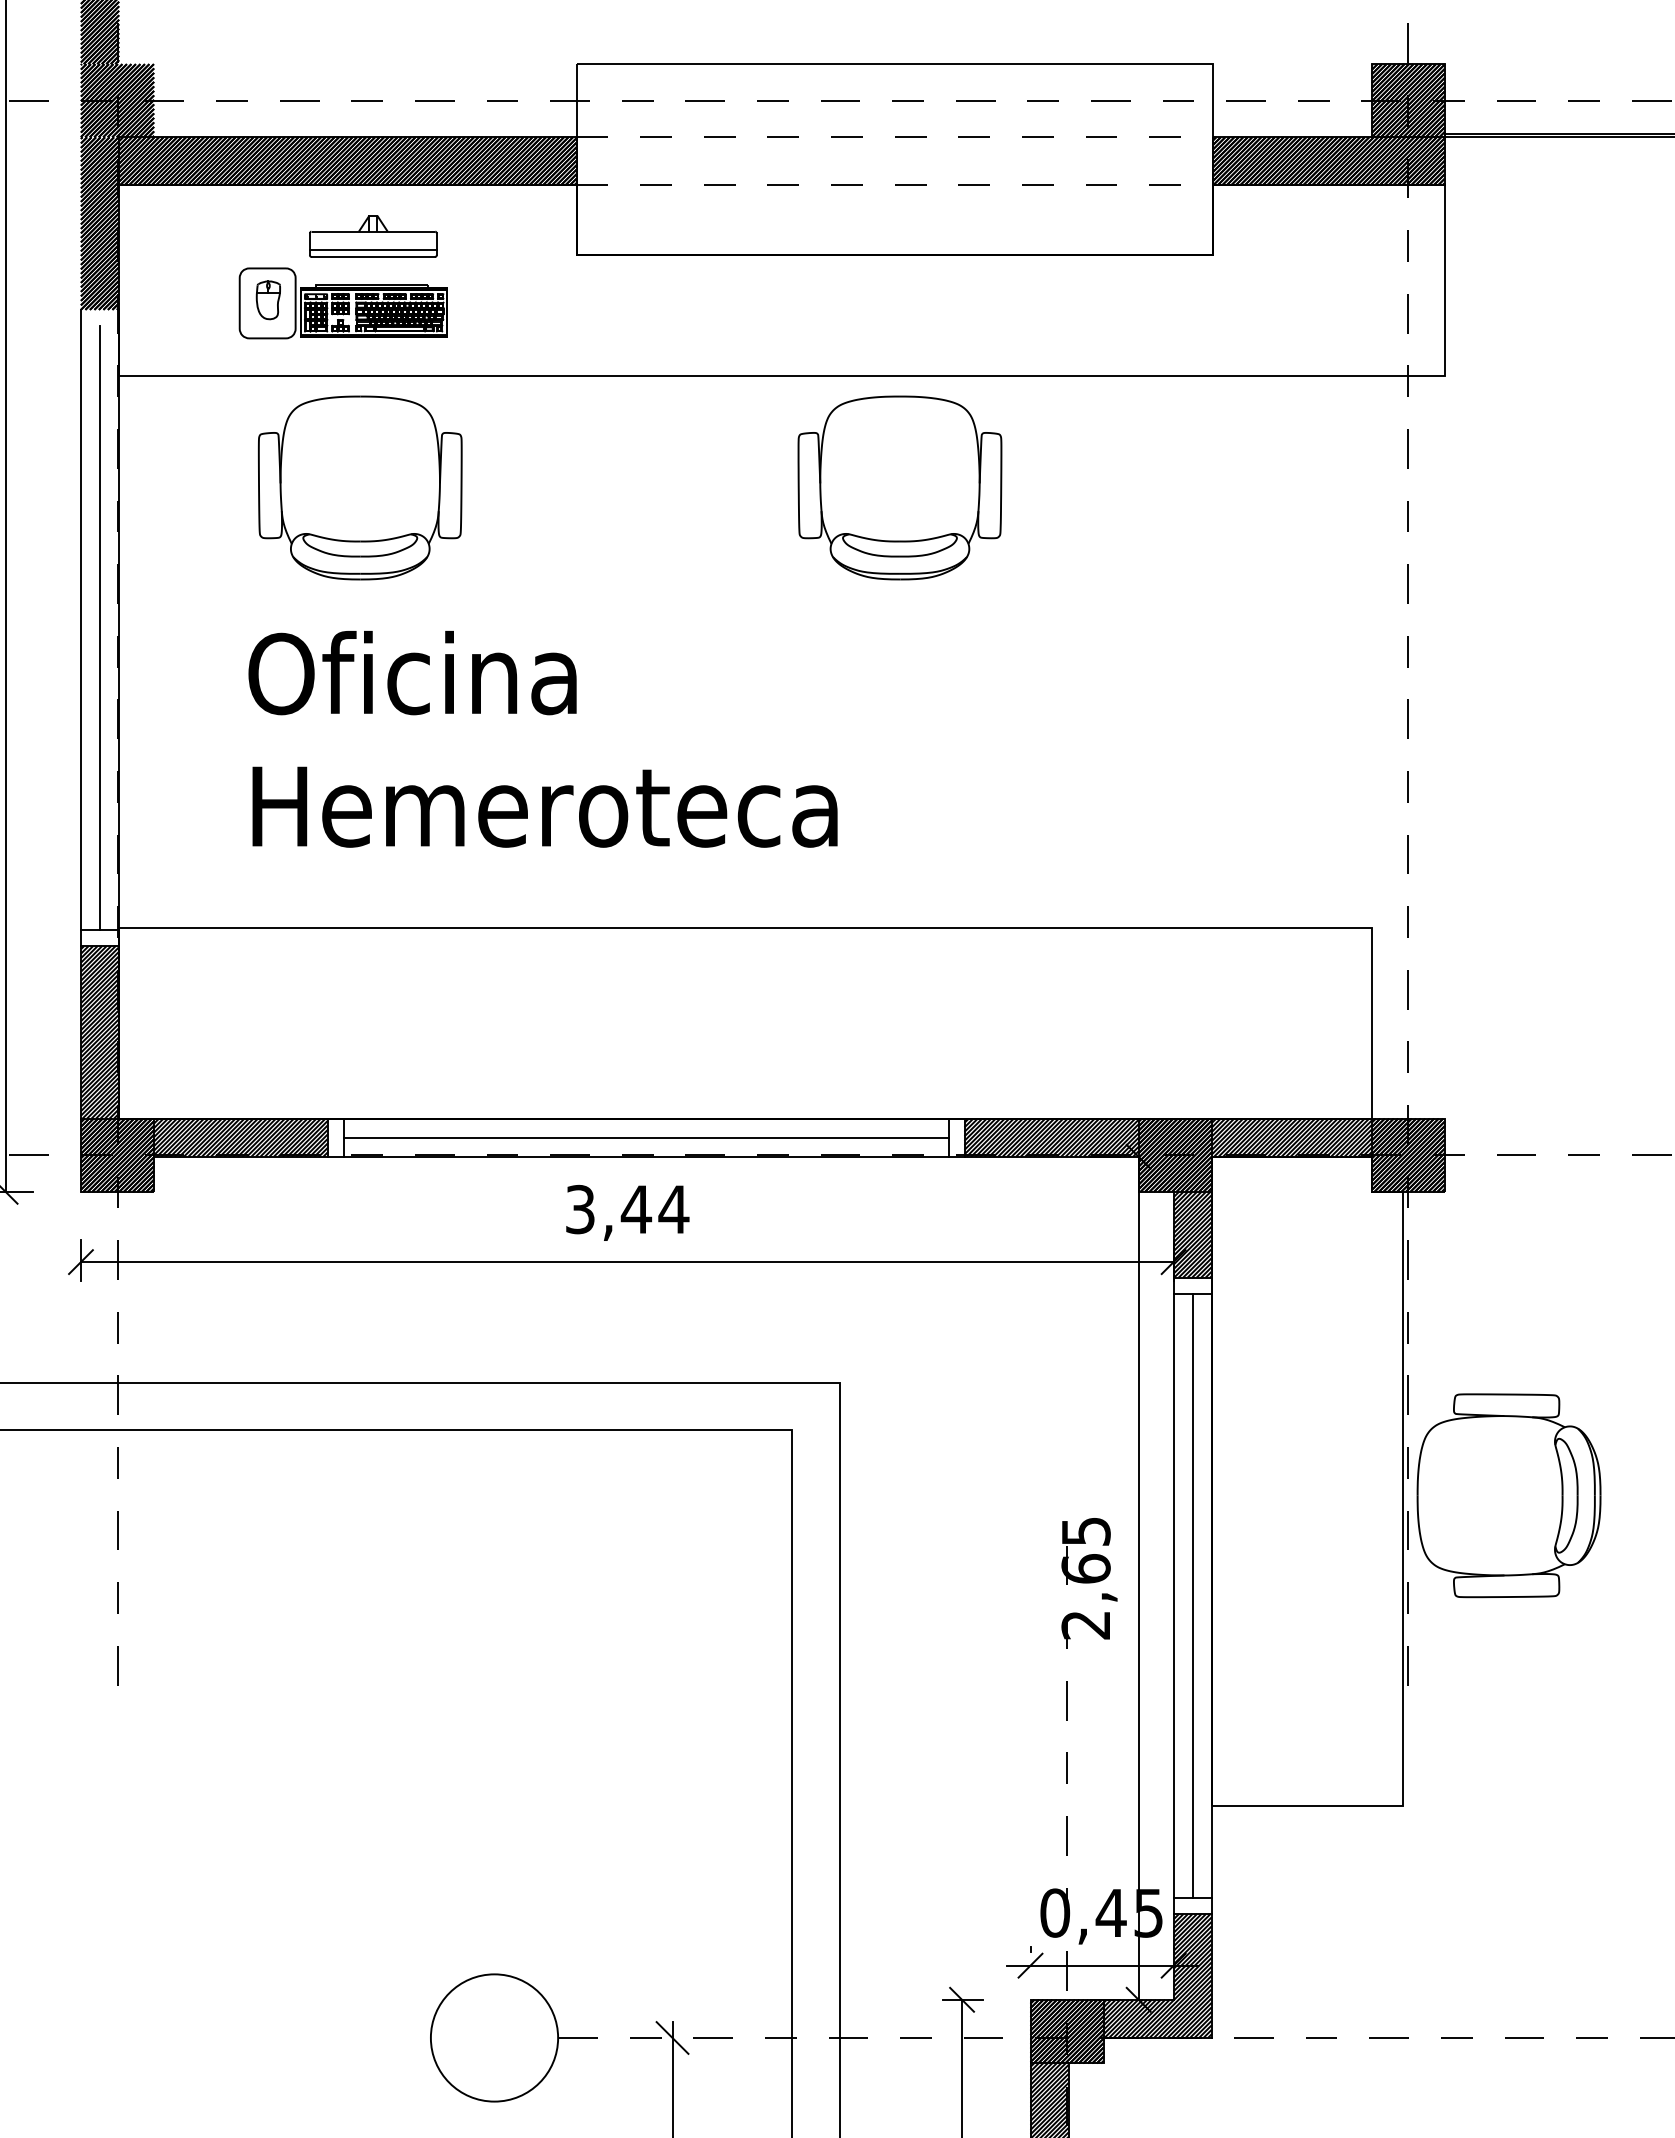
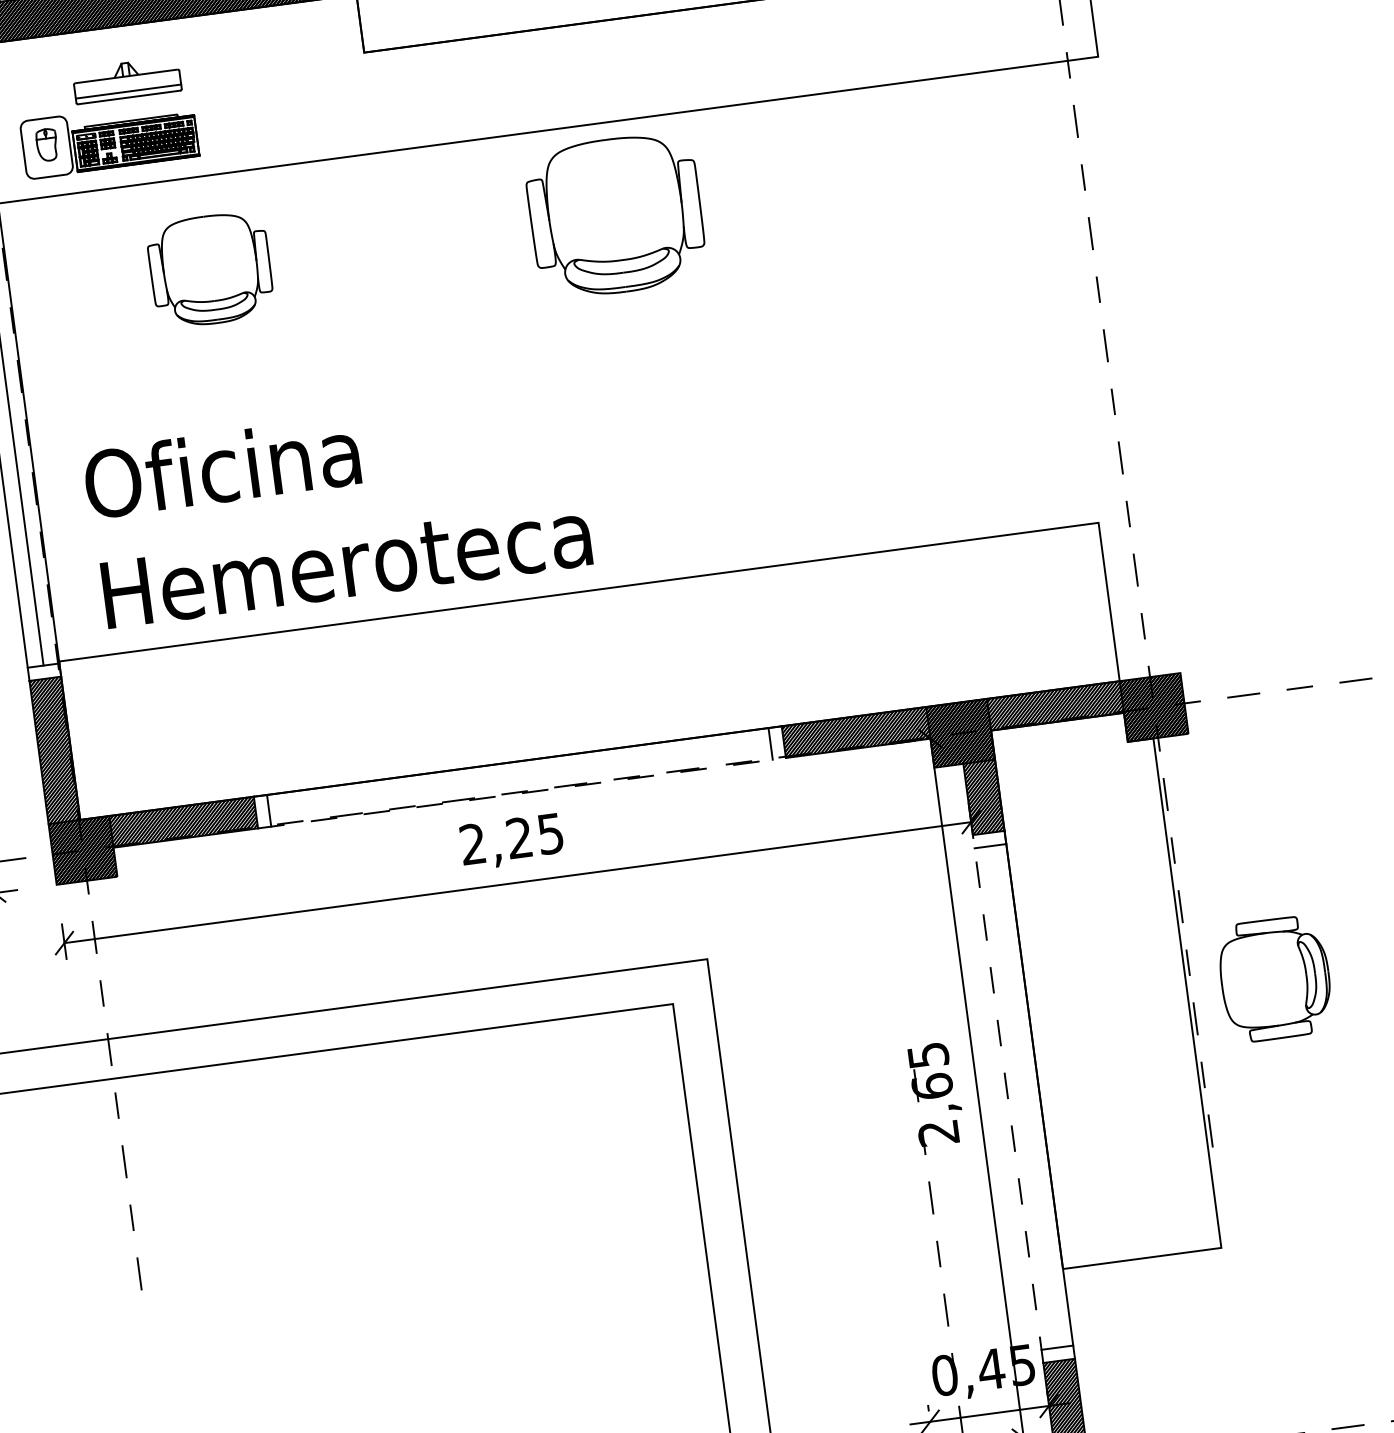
part: (342, 284) -> (106, 123), moved
part: (360, 487) -> (210, 269), size x0.7
part: (899, 487) -> (615, 215), moved
text: (542, 739) -> (337, 508), moved
line: (646, 1137) -> (519, 777), removed
line: (646, 1156) -> (522, 792), solid -> dashed
text: (627, 1209) -> (512, 838), 3,44 -> 2,25
part: (1508, 1495) -> (1274, 978), size x0.7
line: (1173, 1595) -> (1007, 1098), solid -> dashed
line: (1192, 1595) -> (1023, 1096), removed

